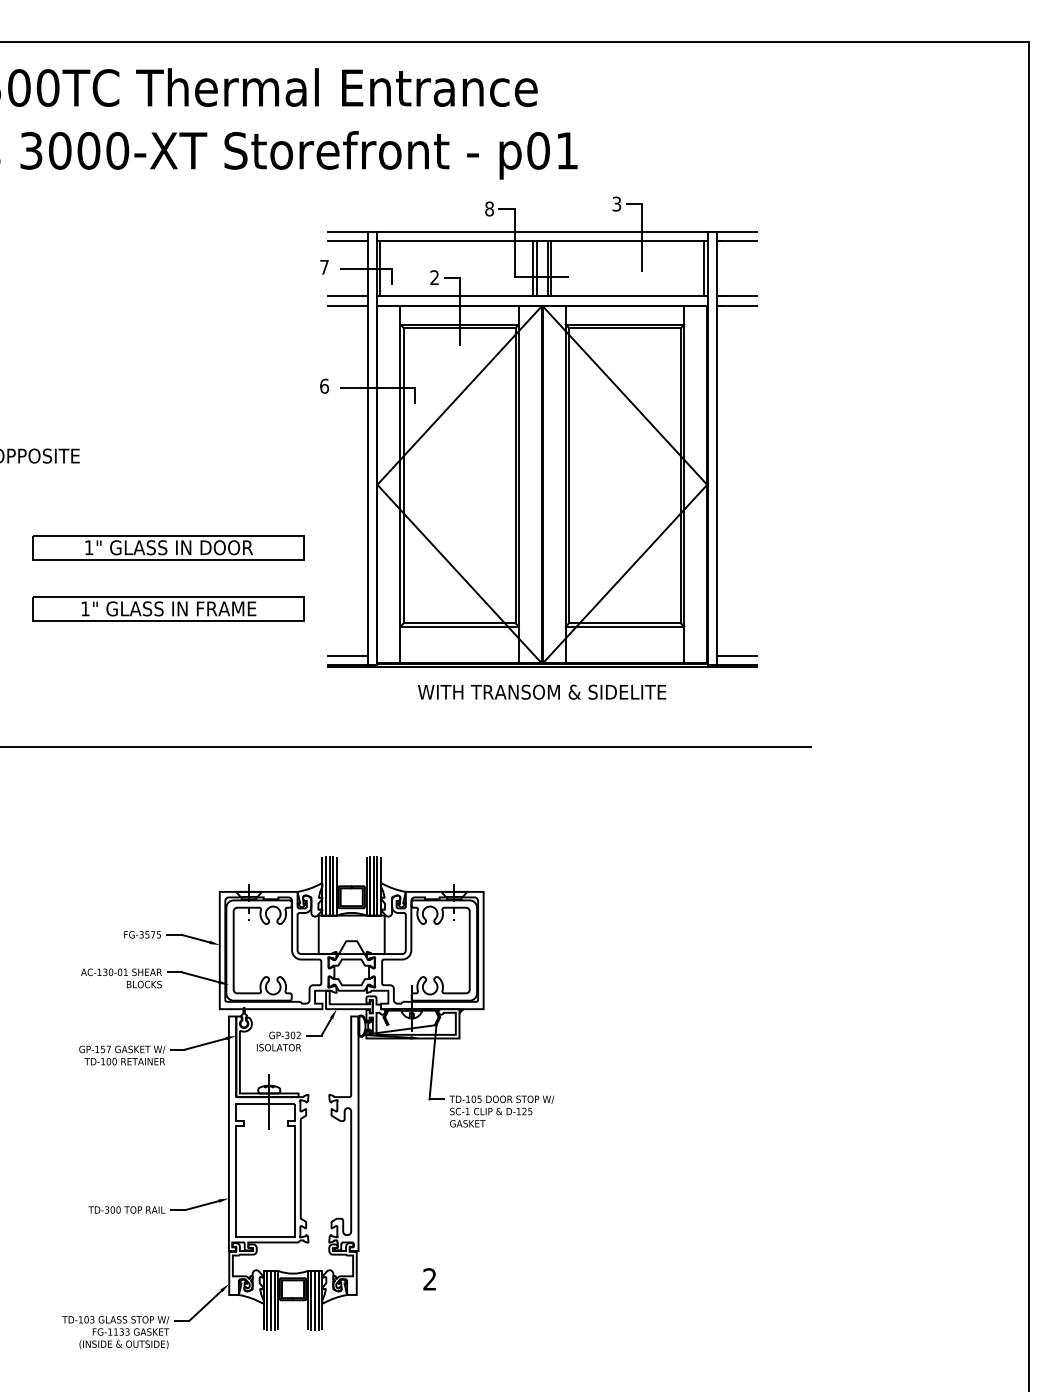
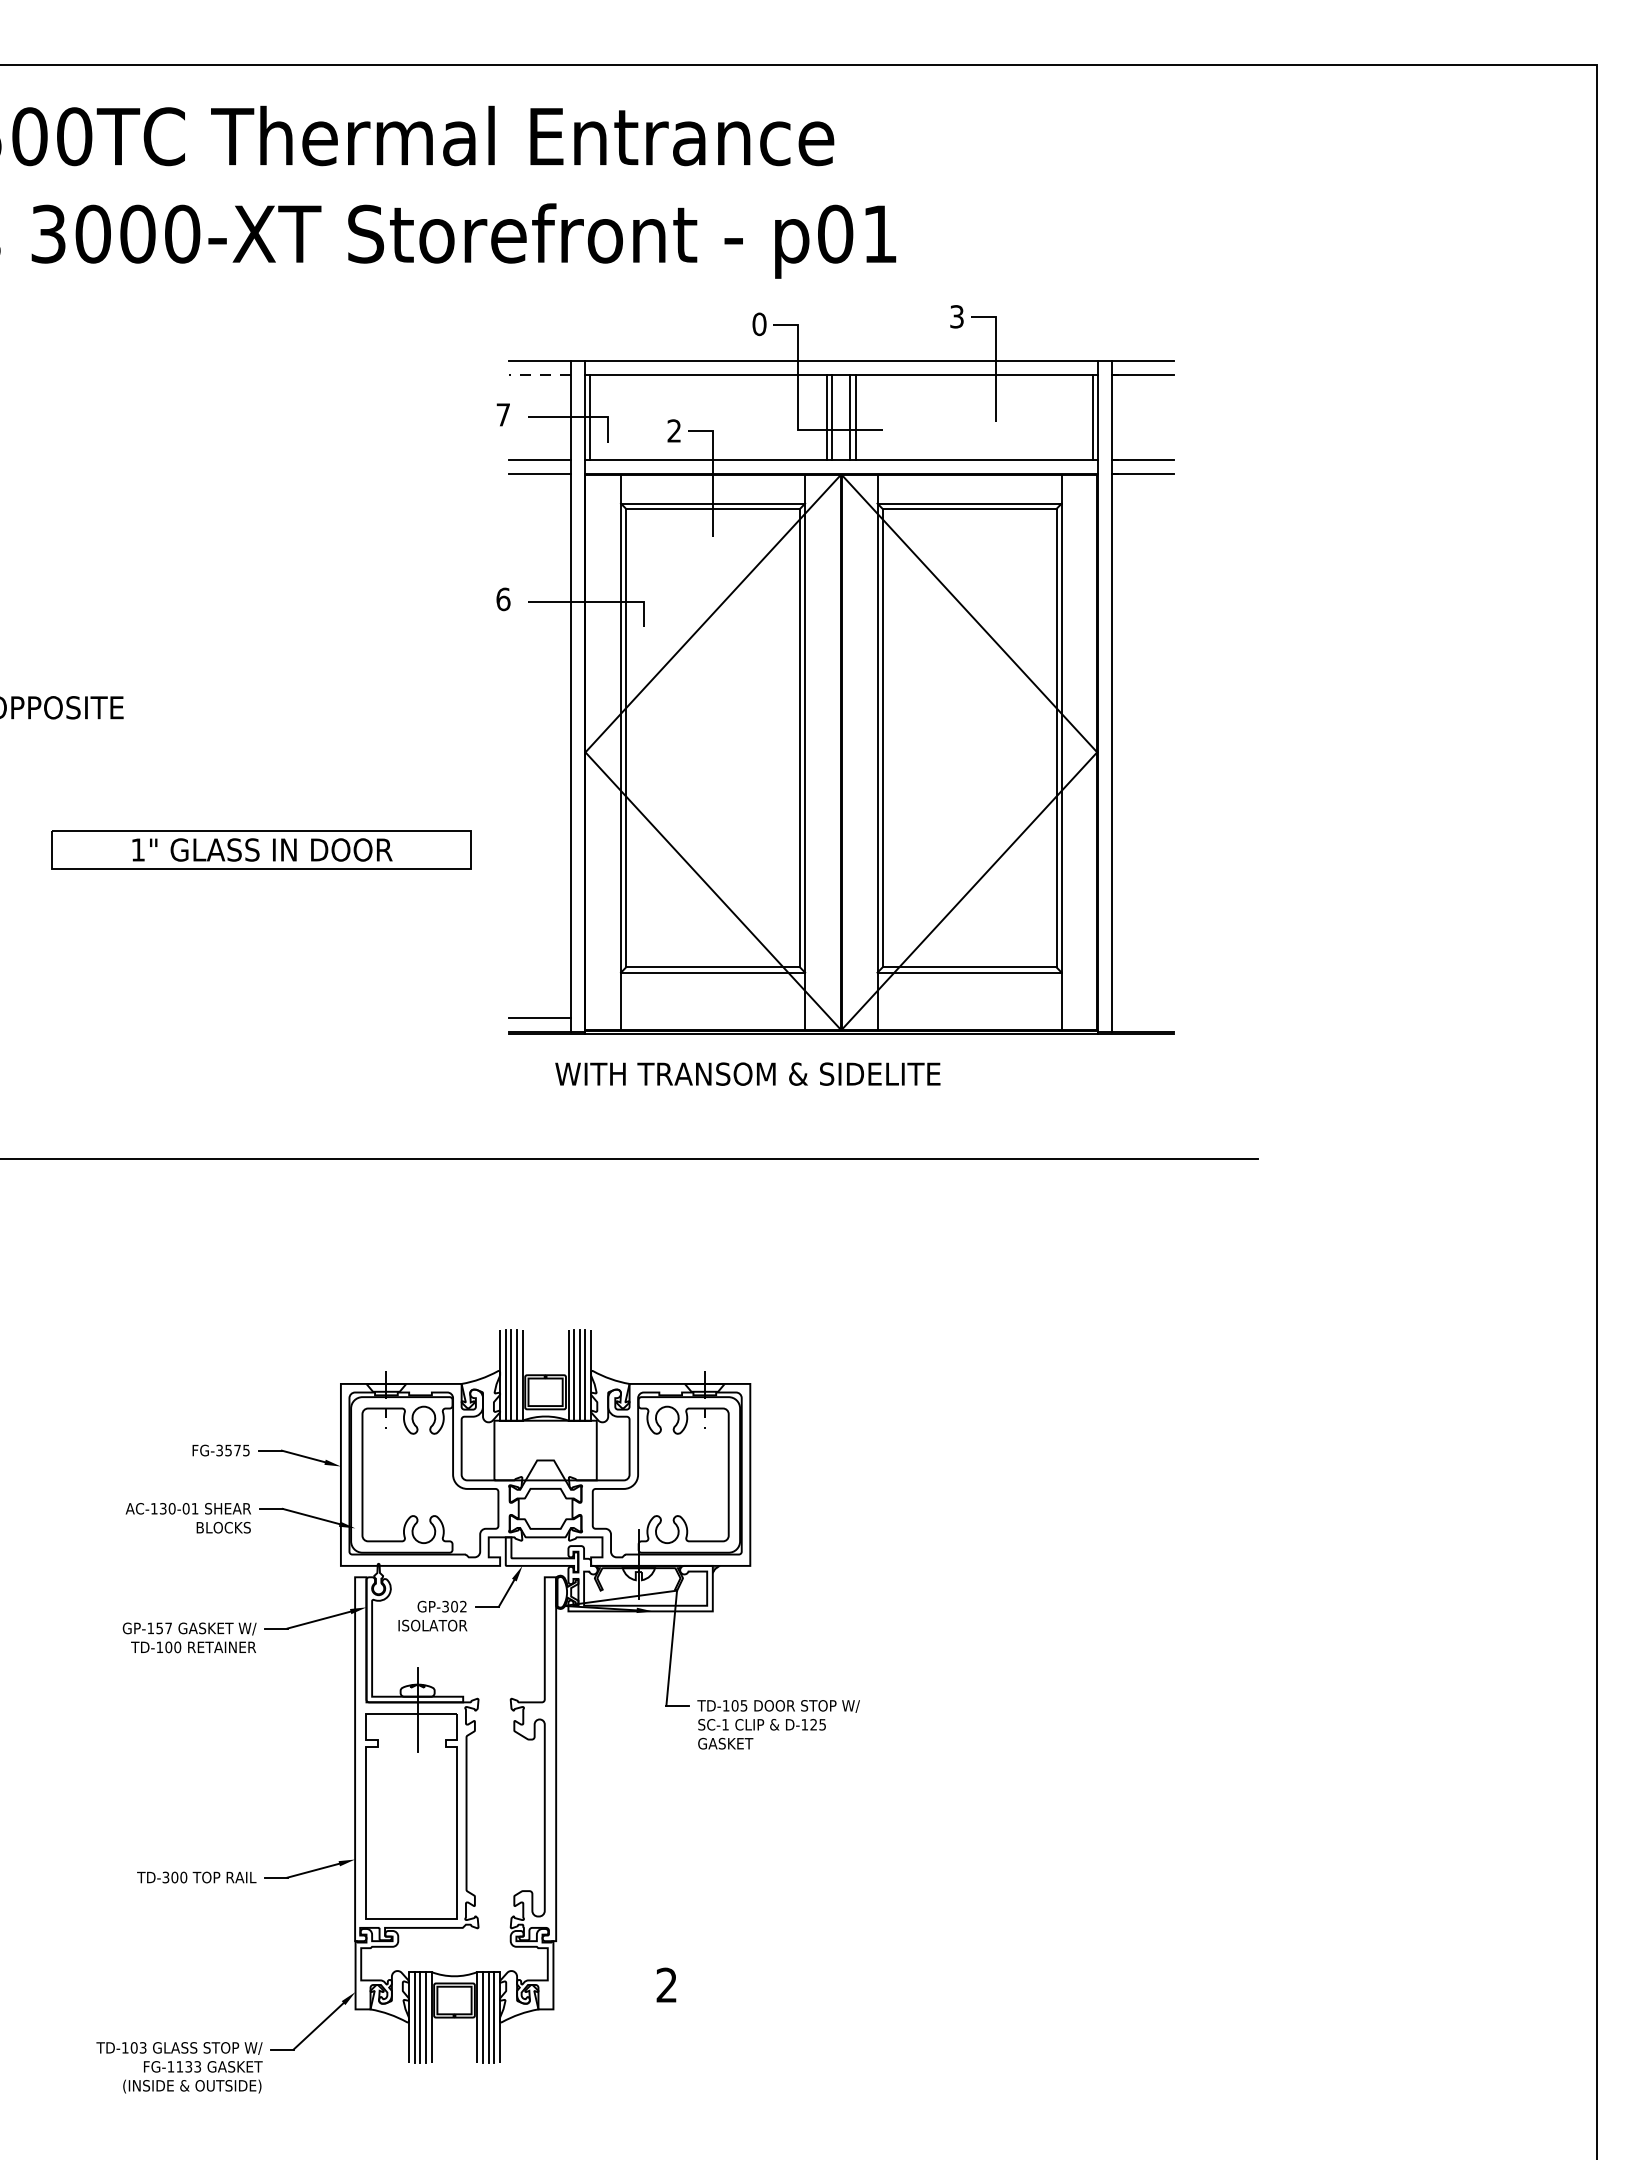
text: (489, 208) -> (759, 323), 8 -> 0
line: (347, 241) -> (539, 374), solid -> dashed
part: (168, 608) -> (261, 944), removed
line: (736, 655) -> (1142, 1017), removed
text: (542, 691) -> (748, 1073), moved

